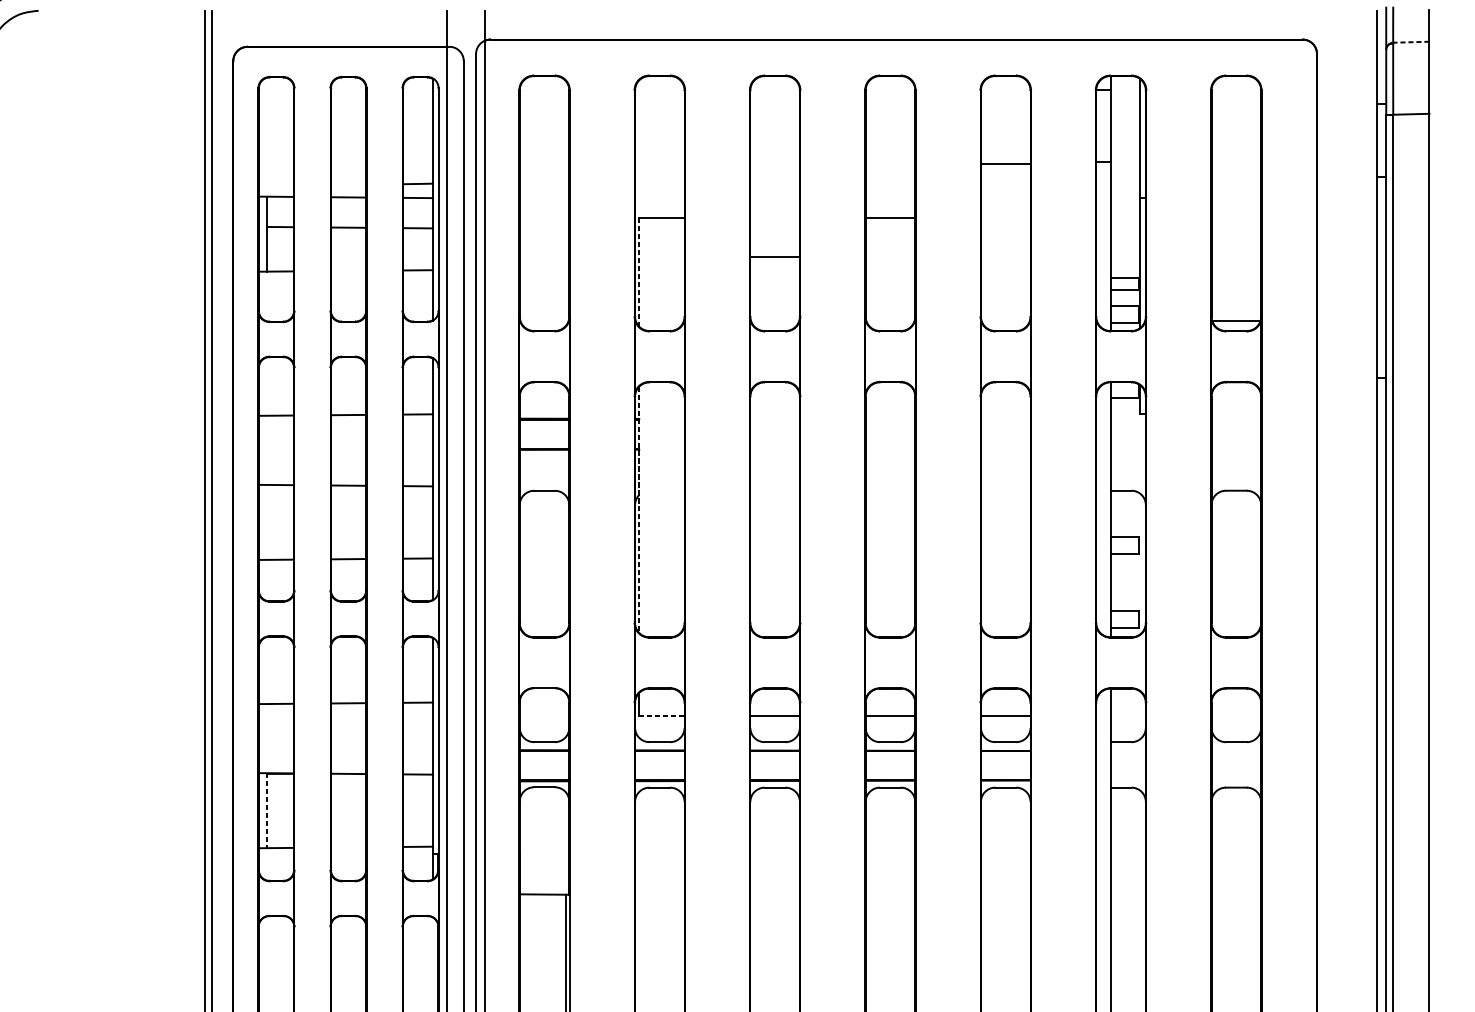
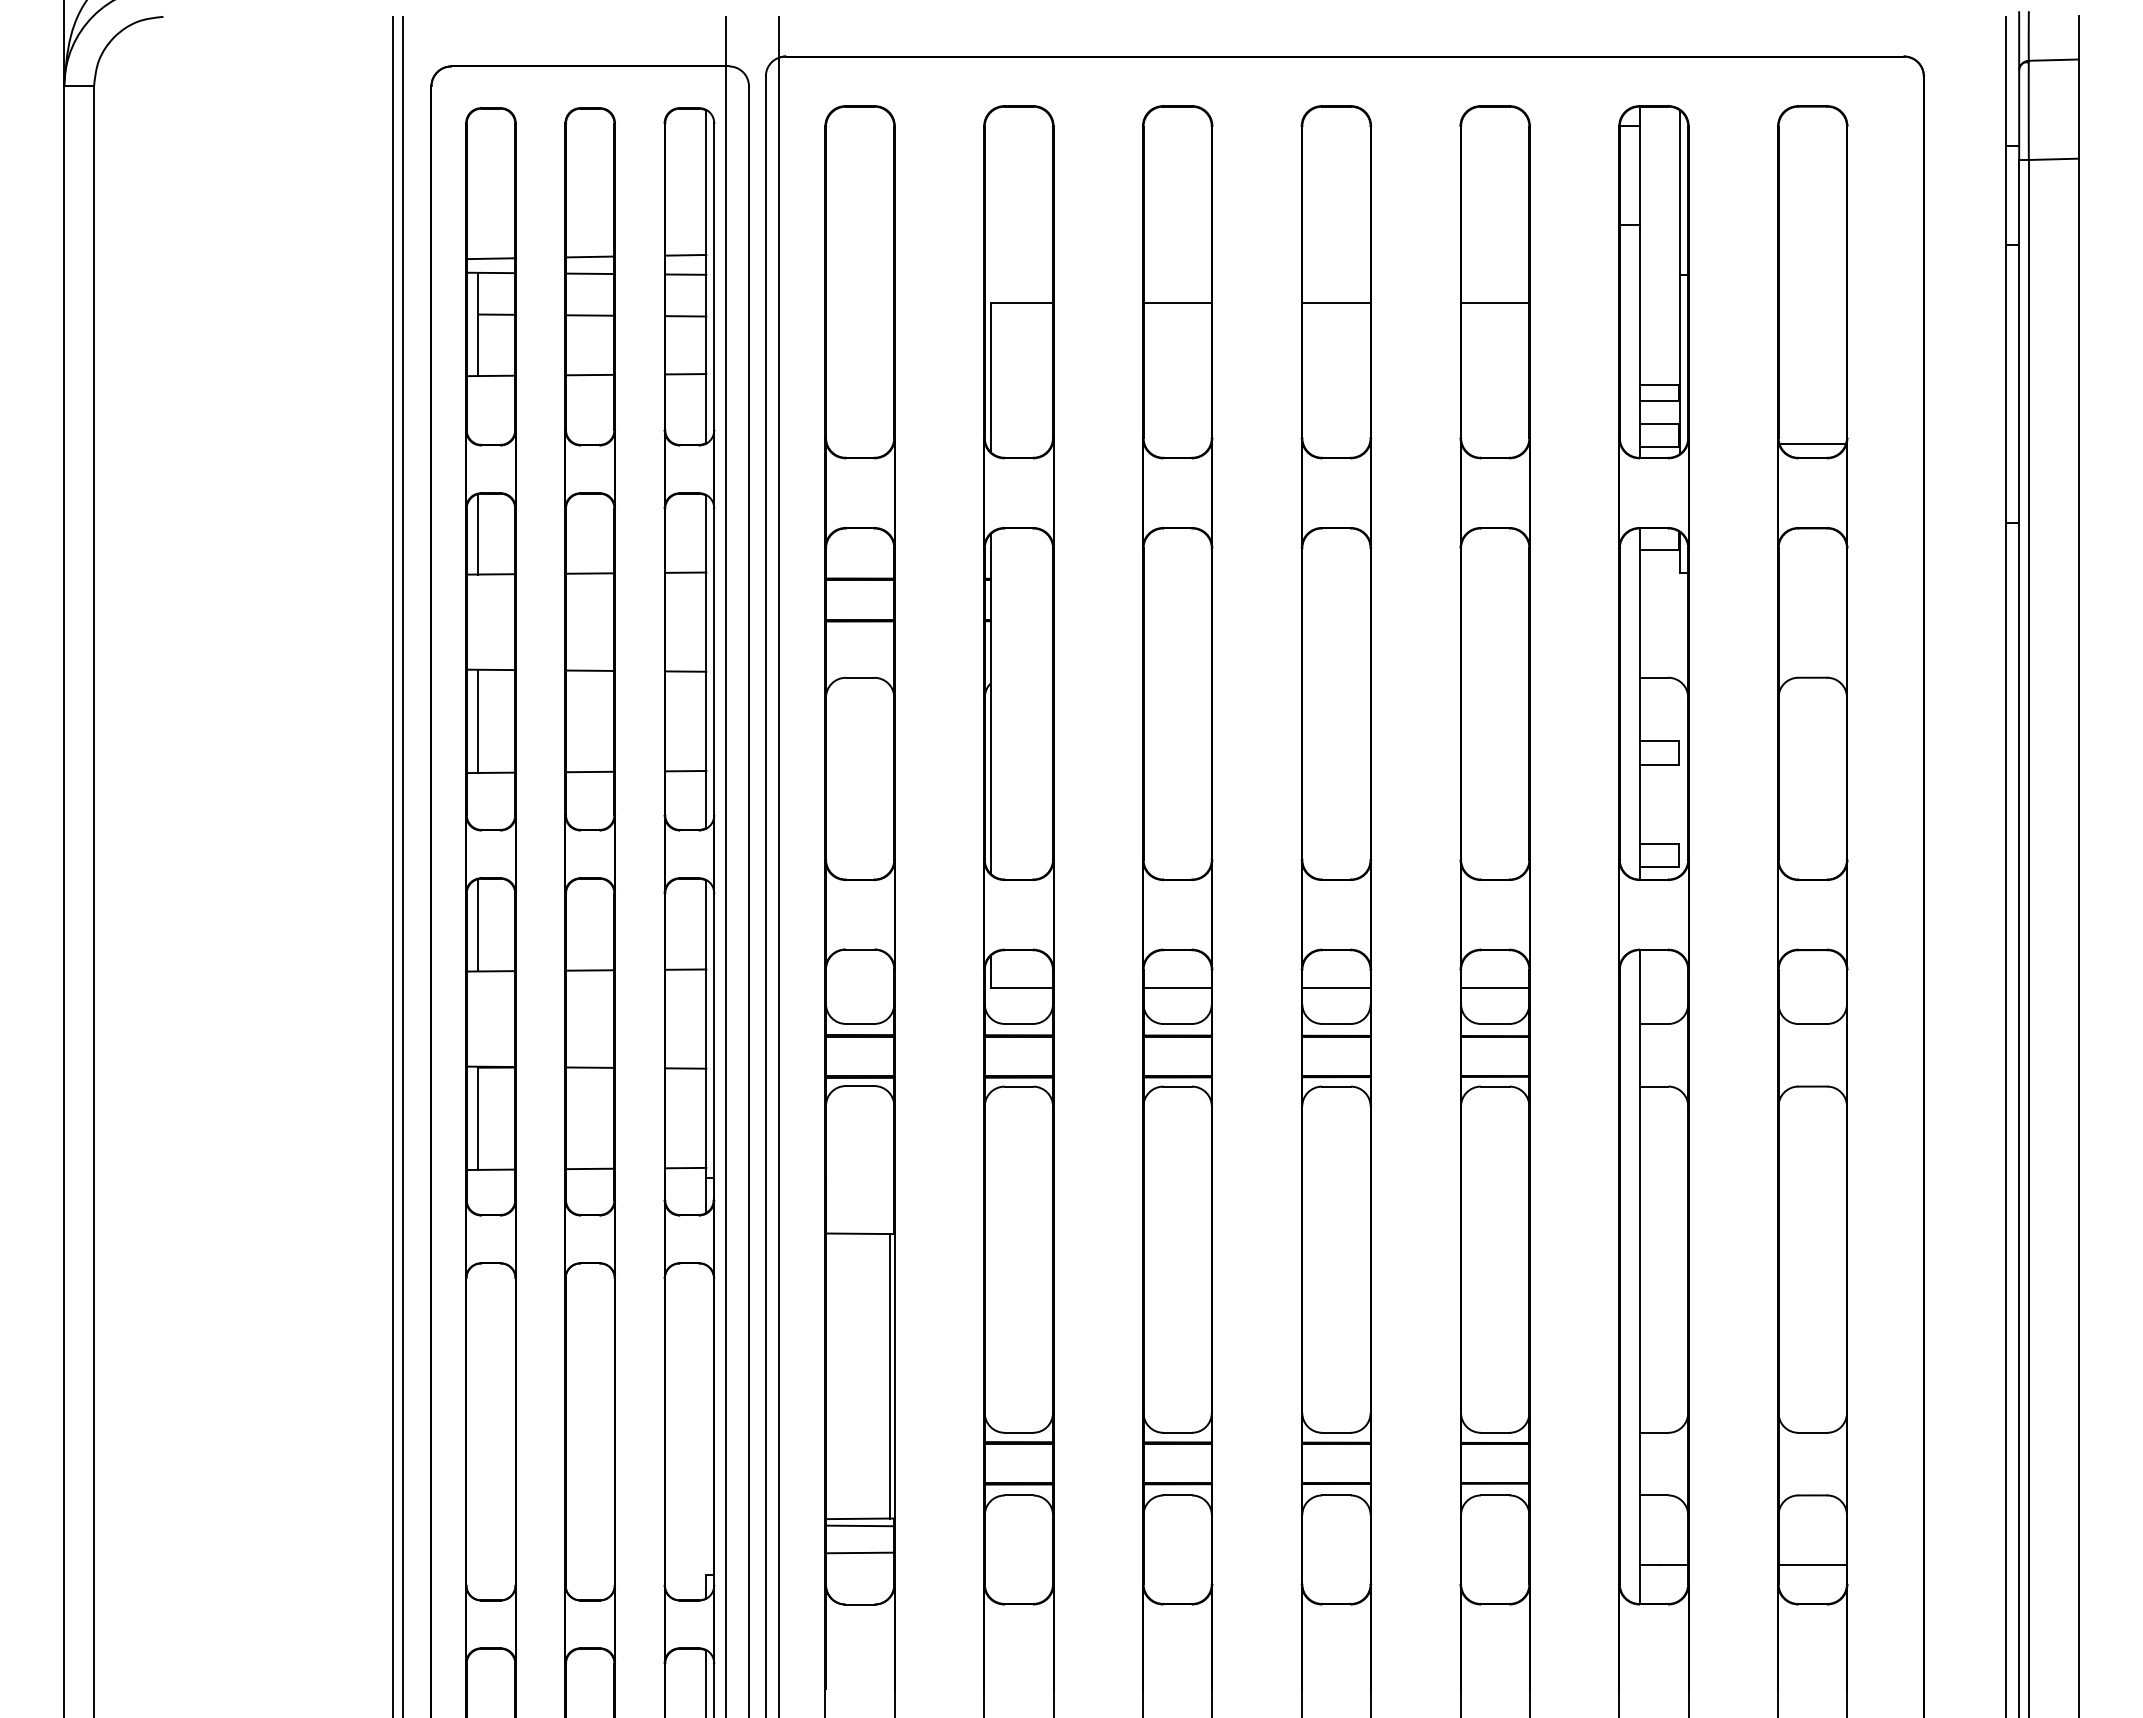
line: (1411, 42) -> (2053, 60), dashed -> solid
line: (1005, 163) -> (1495, 302), moved
line: (348, 184) -> (589, 256), added
line: (276, 186) -> (490, 258), added
line: (775, 256) -> (1177, 302), moved
line: (348, 270) -> (589, 374), added
line: (639, 272) -> (990, 377), dashed -> solid
line: (267, 386) -> (478, 534), added
line: (639, 510) -> (990, 704), dashed -> solid
line: (267, 521) -> (478, 720), added
line: (267, 670) -> (478, 925), added
line: (662, 716) -> (1022, 988), dashed -> solid
line: (267, 810) -> (478, 1118), dashed -> solid
line: (348, 847) -> (589, 1168), added

